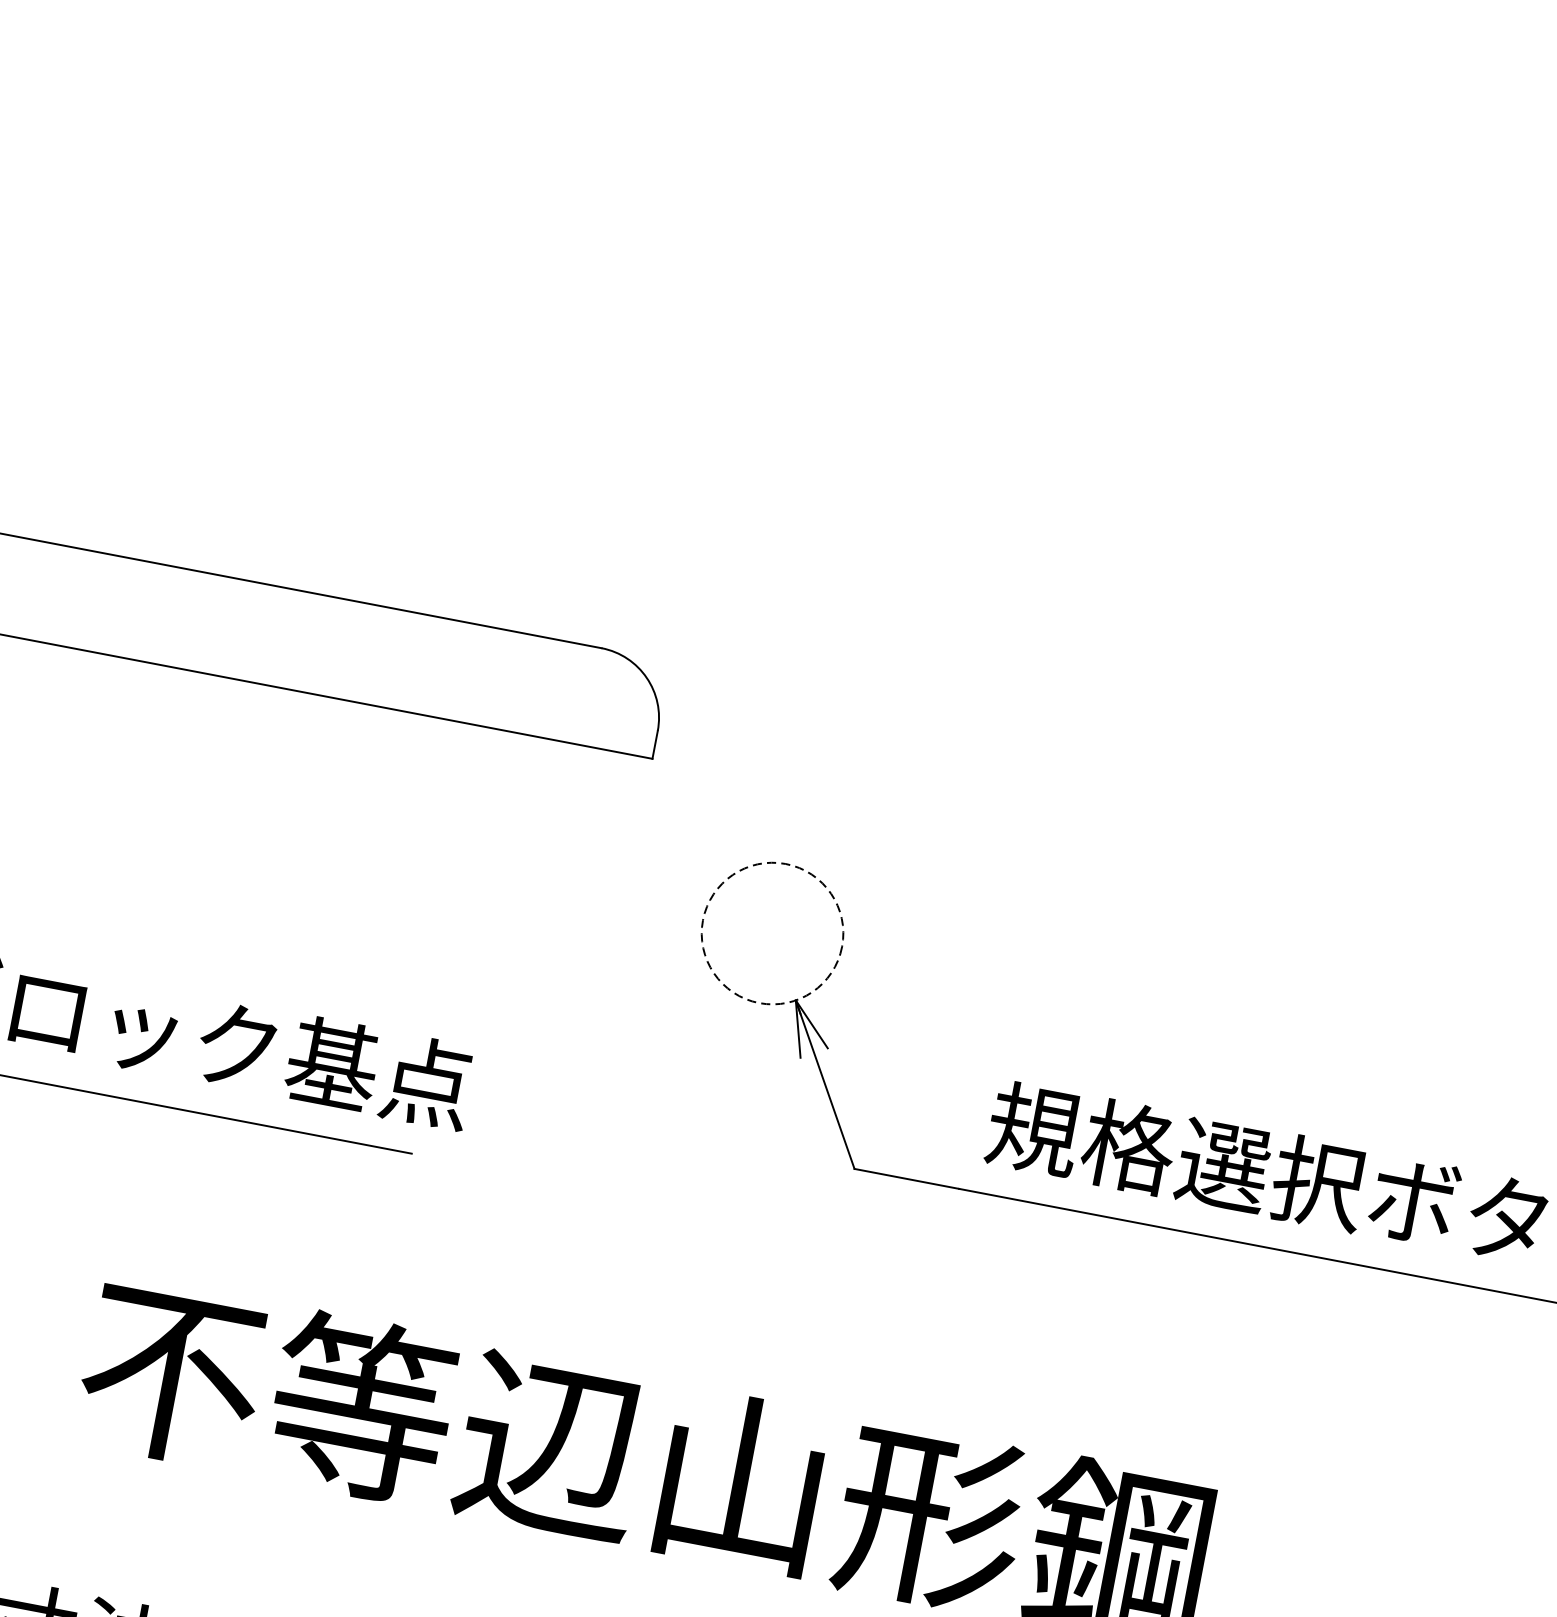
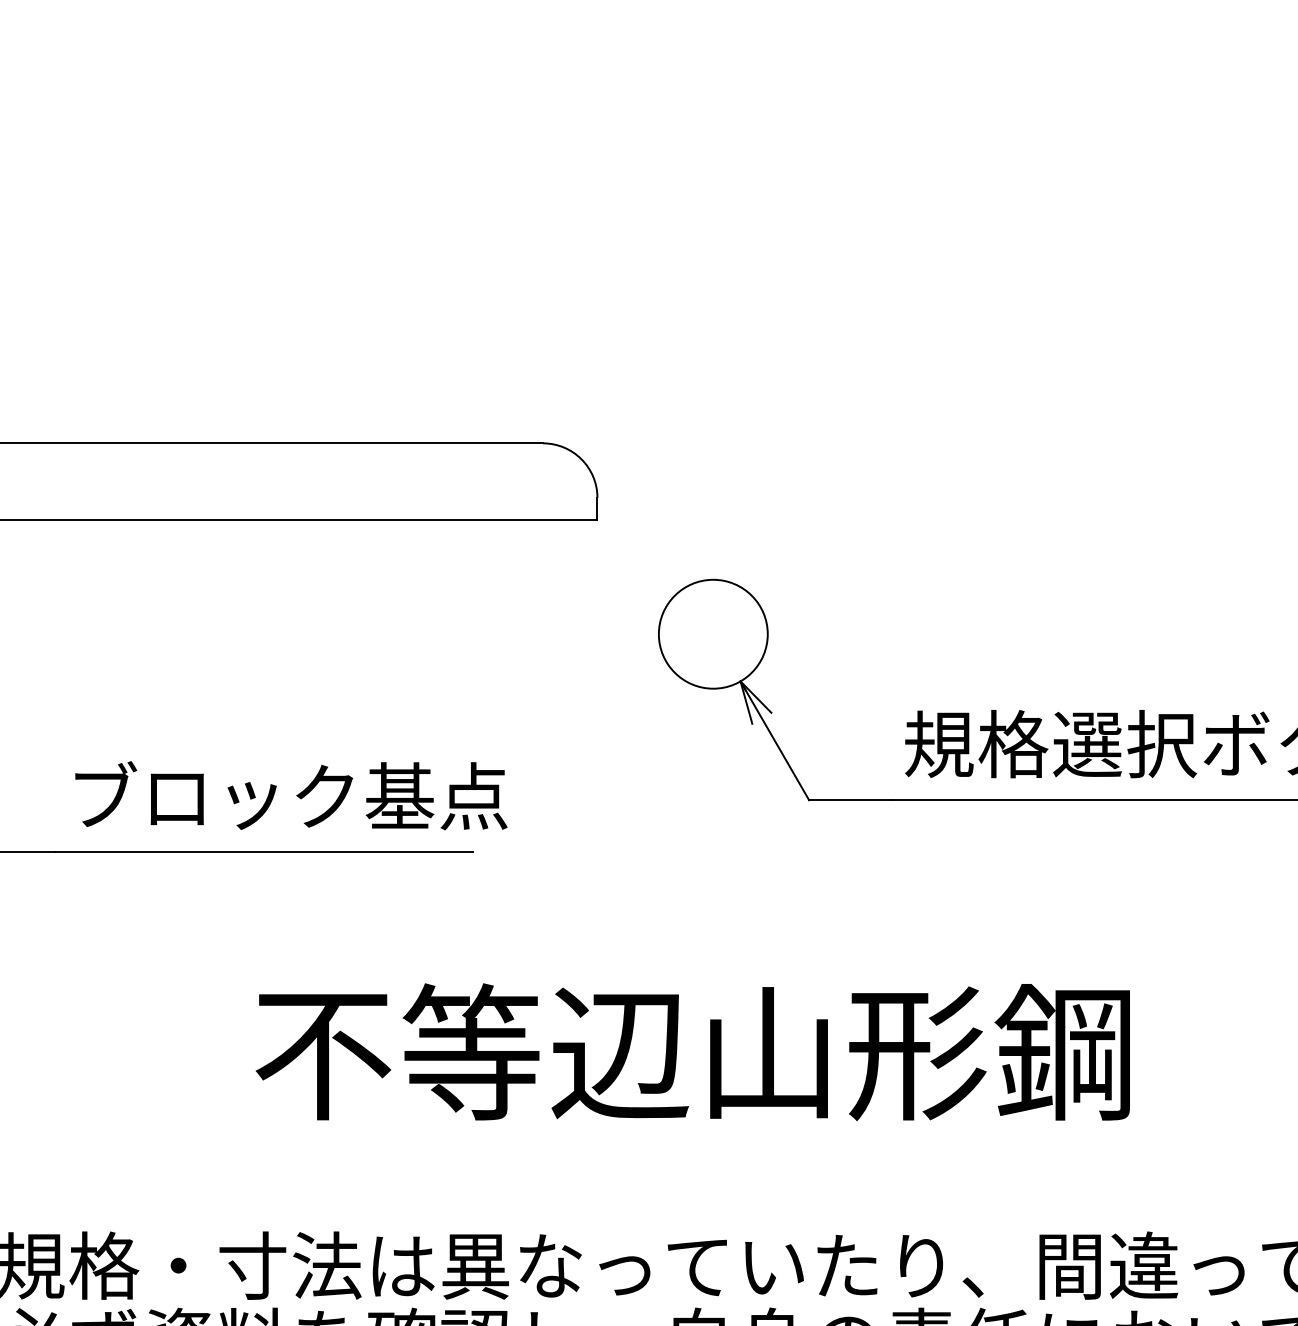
circle: (771, 932) -> (712, 633), dashed -> solid

